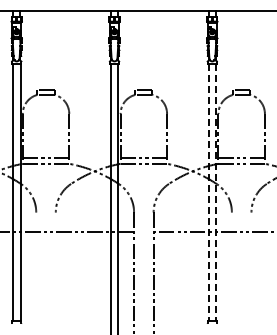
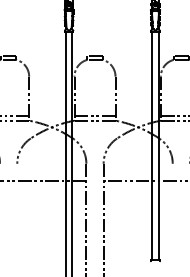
line: (208, 192) -> (152, 146), dashed -> solid
line: (216, 192) -> (159, 146), dashed -> solid

